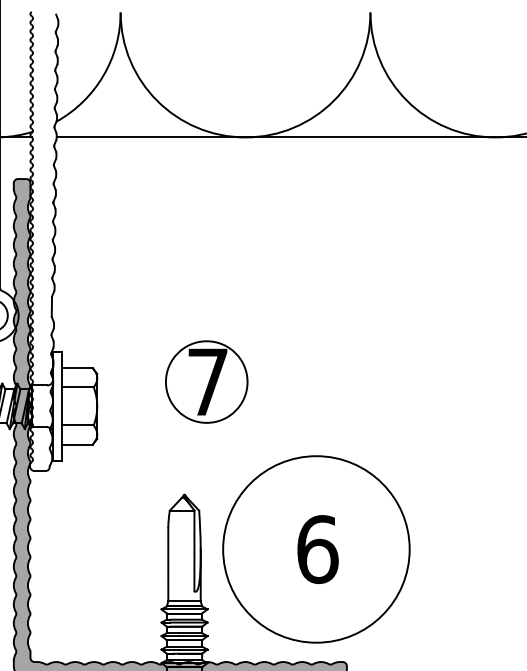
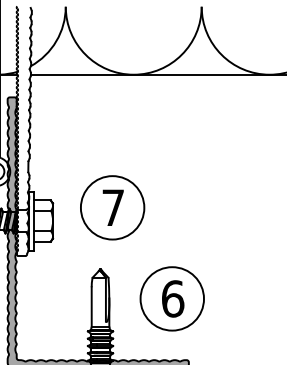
circle: (206, 381) -> (112, 207), size x1.43
circle: (316, 548) -> (172, 298), size x0.62

